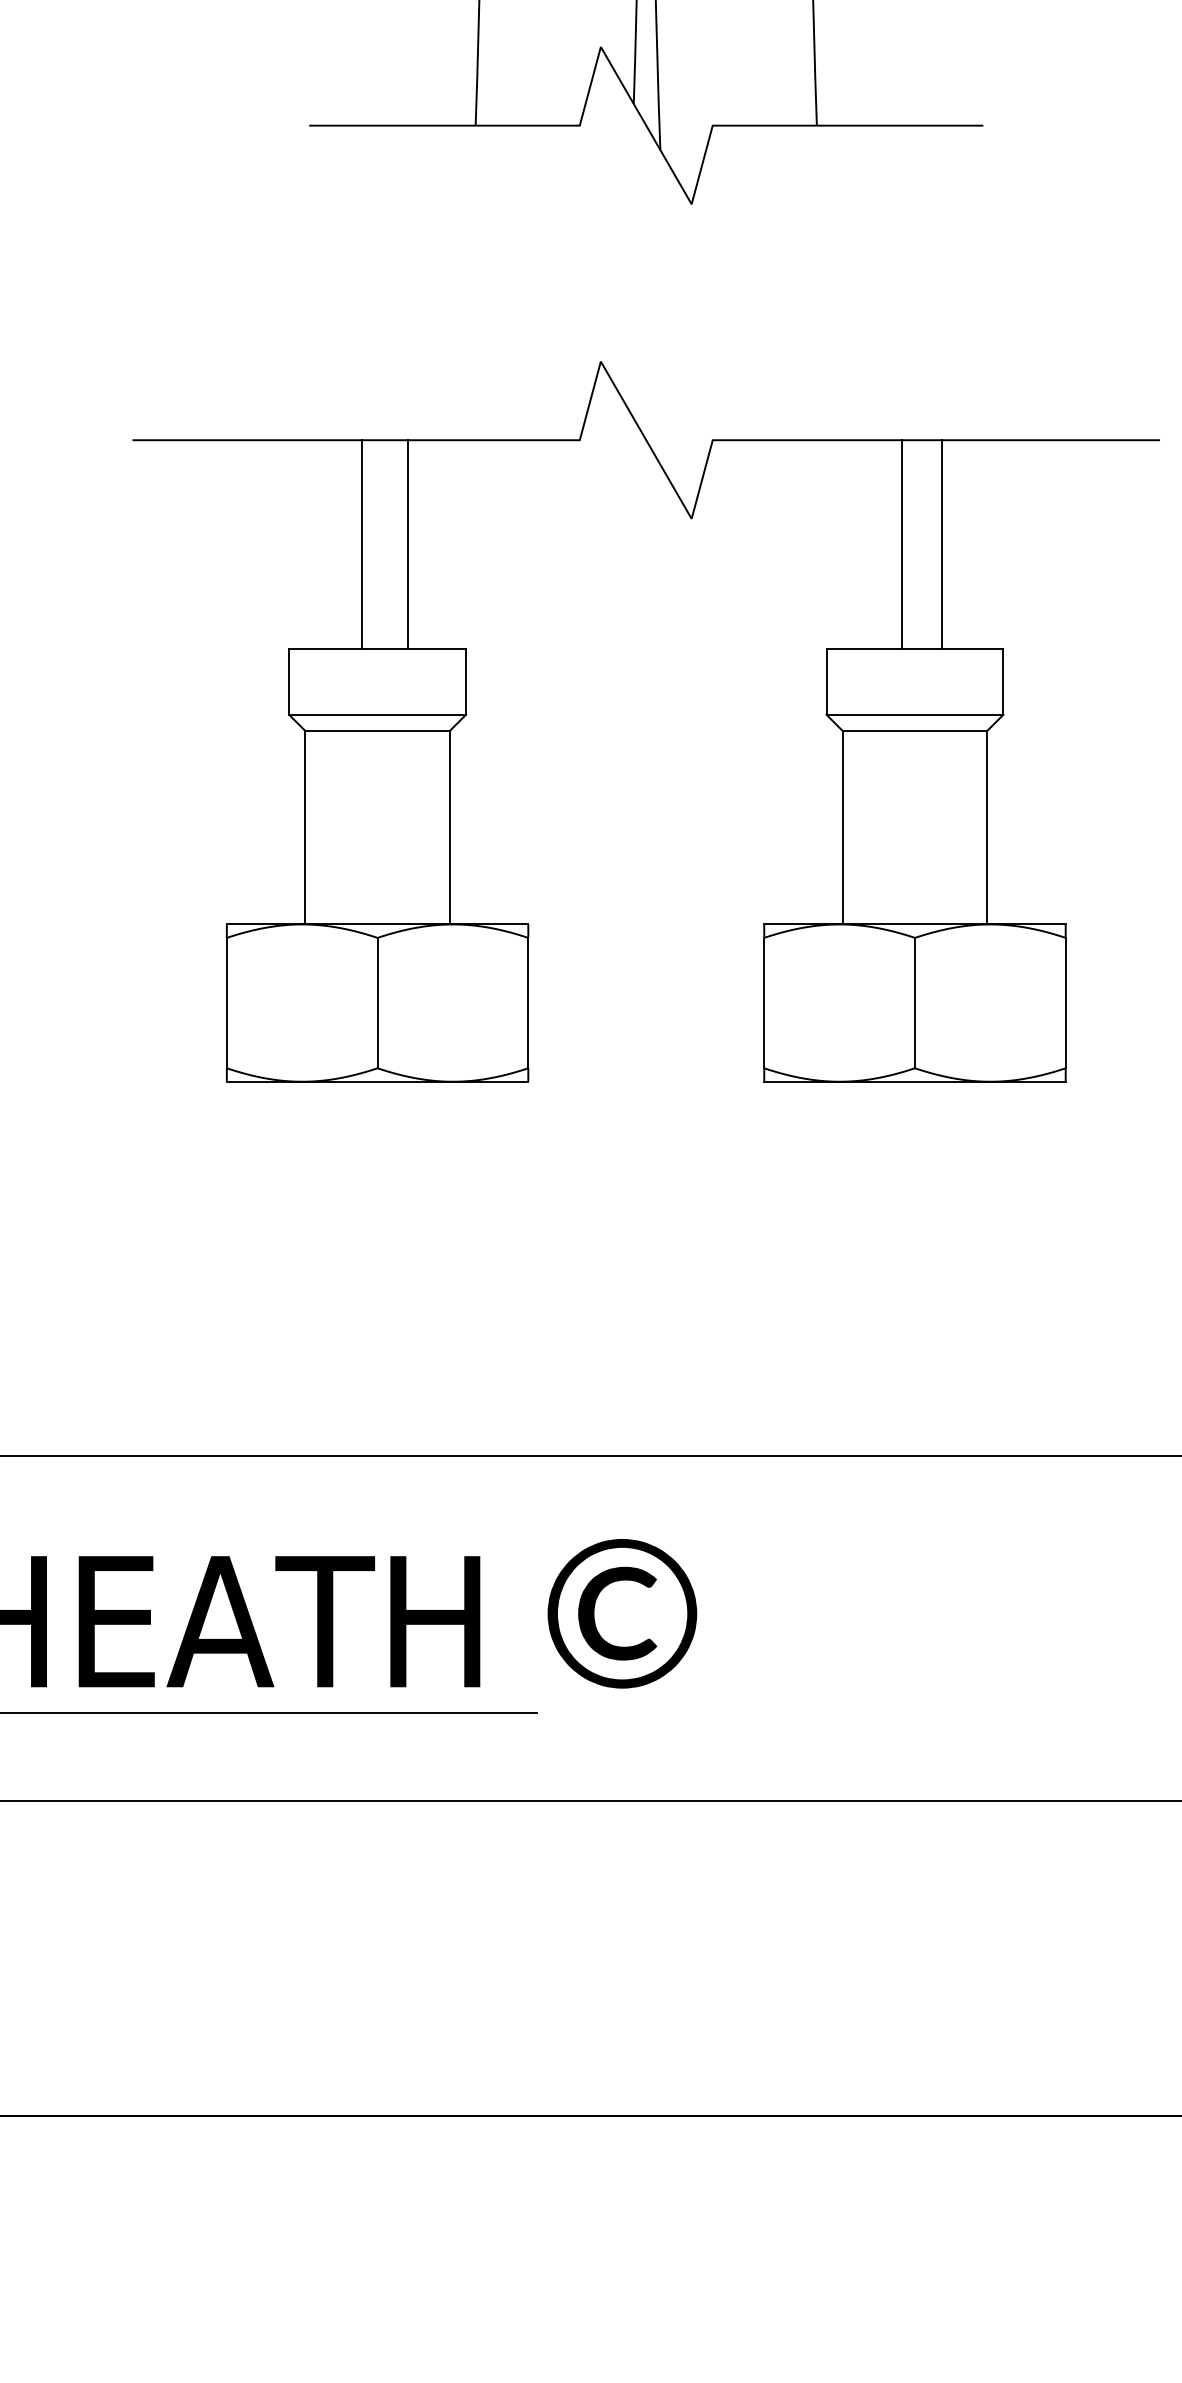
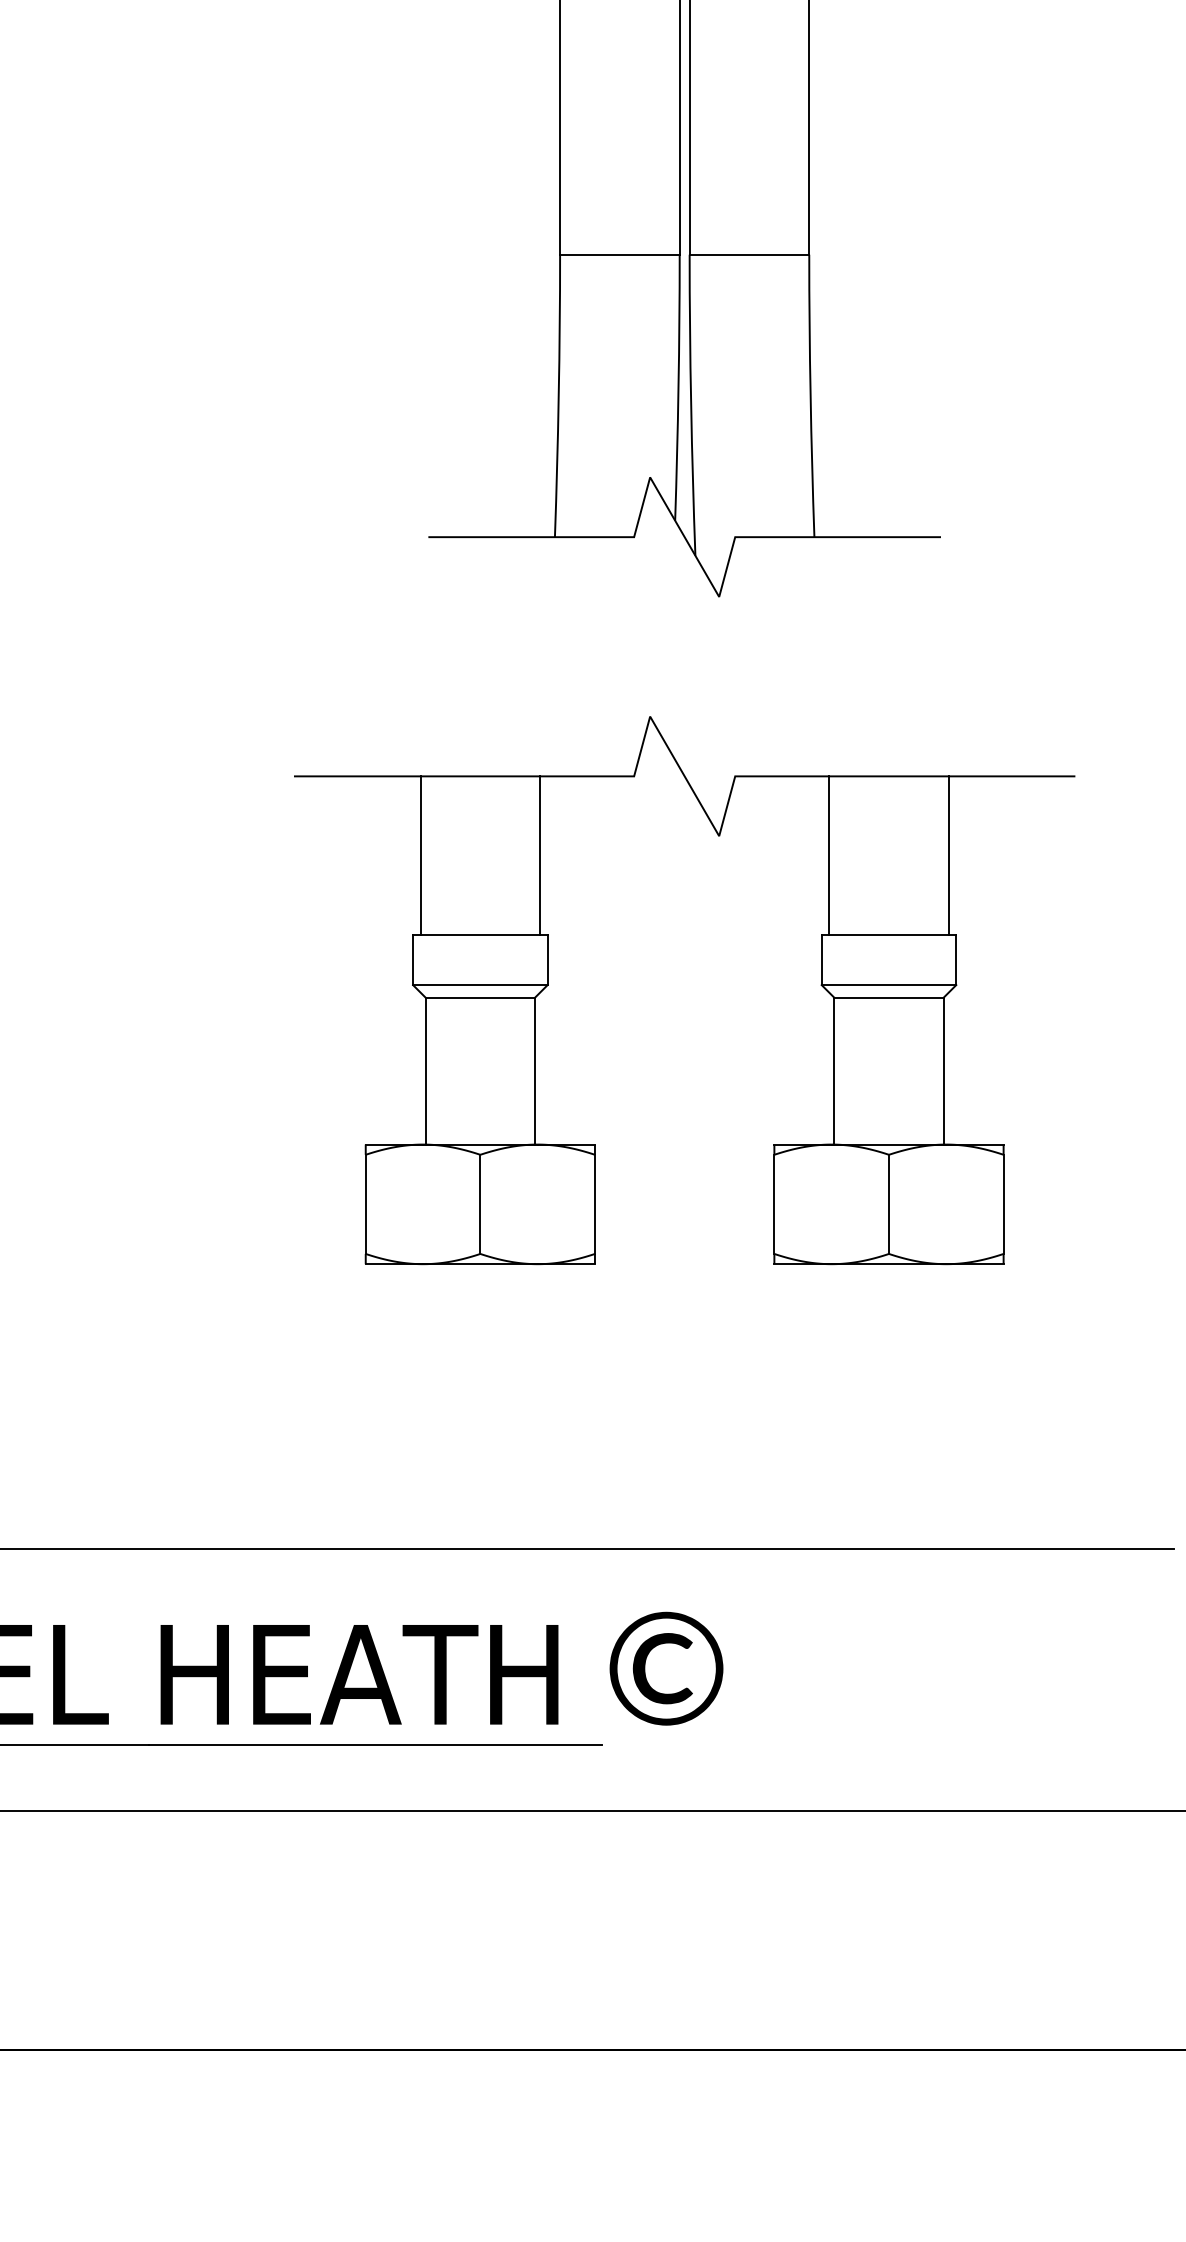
line: (361, 544) -> (420, 855), moved
line: (408, 544) -> (540, 855), moved
line: (902, 544) -> (829, 855), moved
line: (941, 544) -> (948, 855), moved

